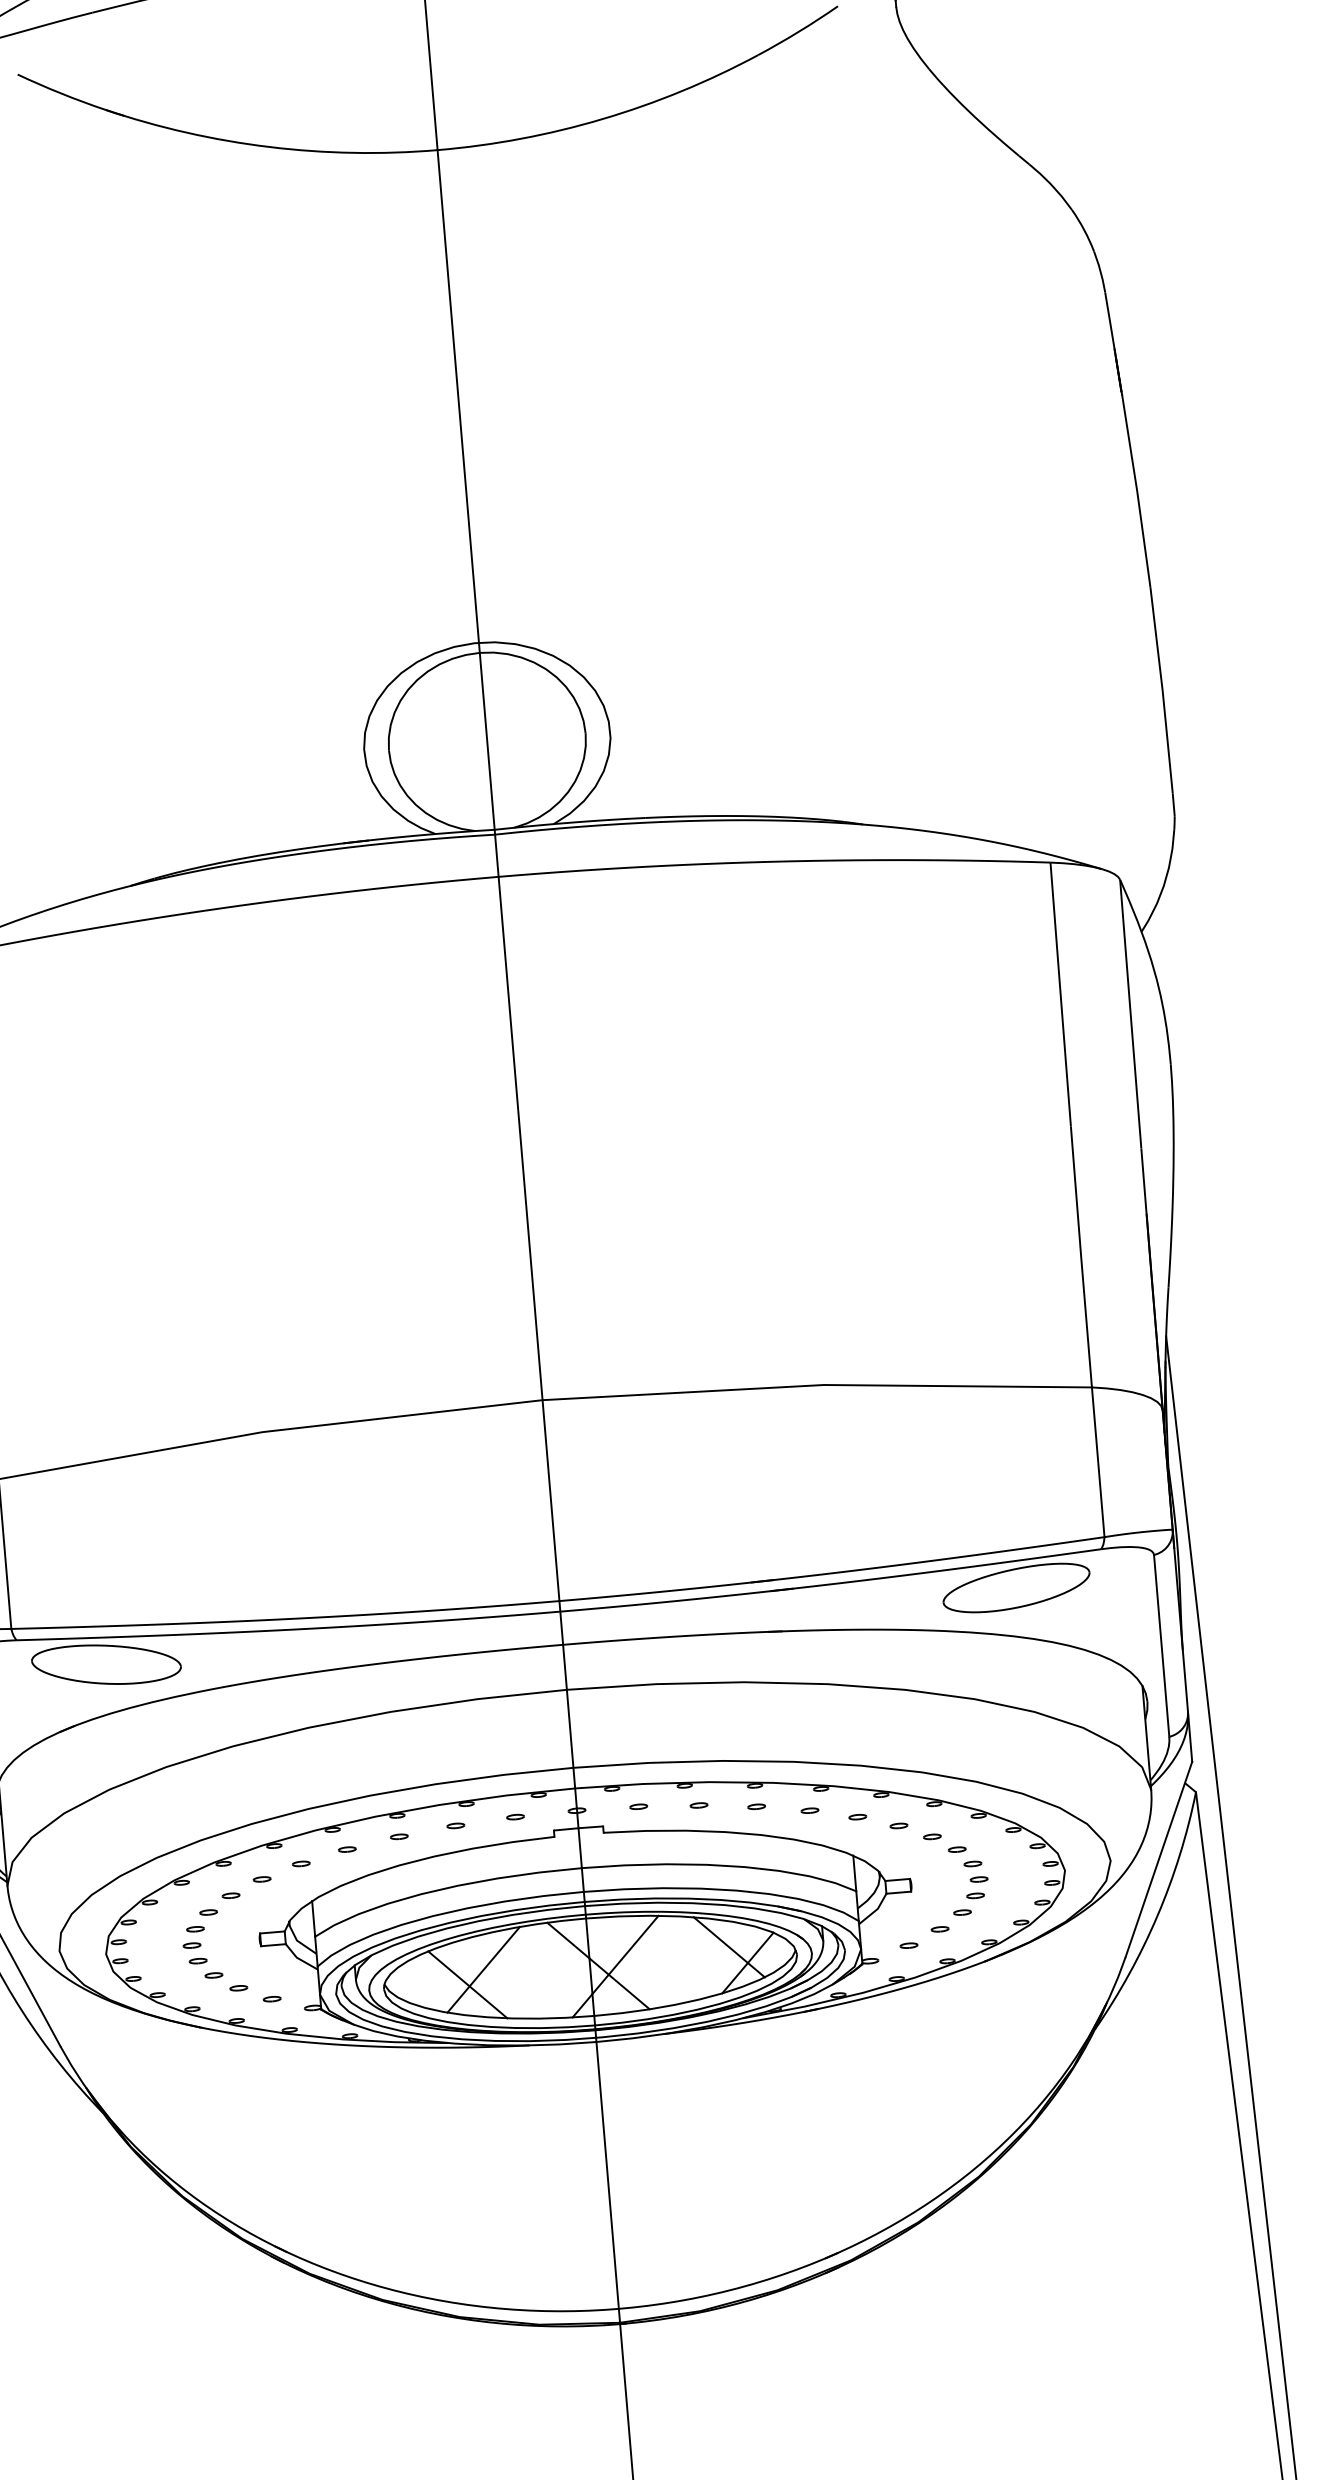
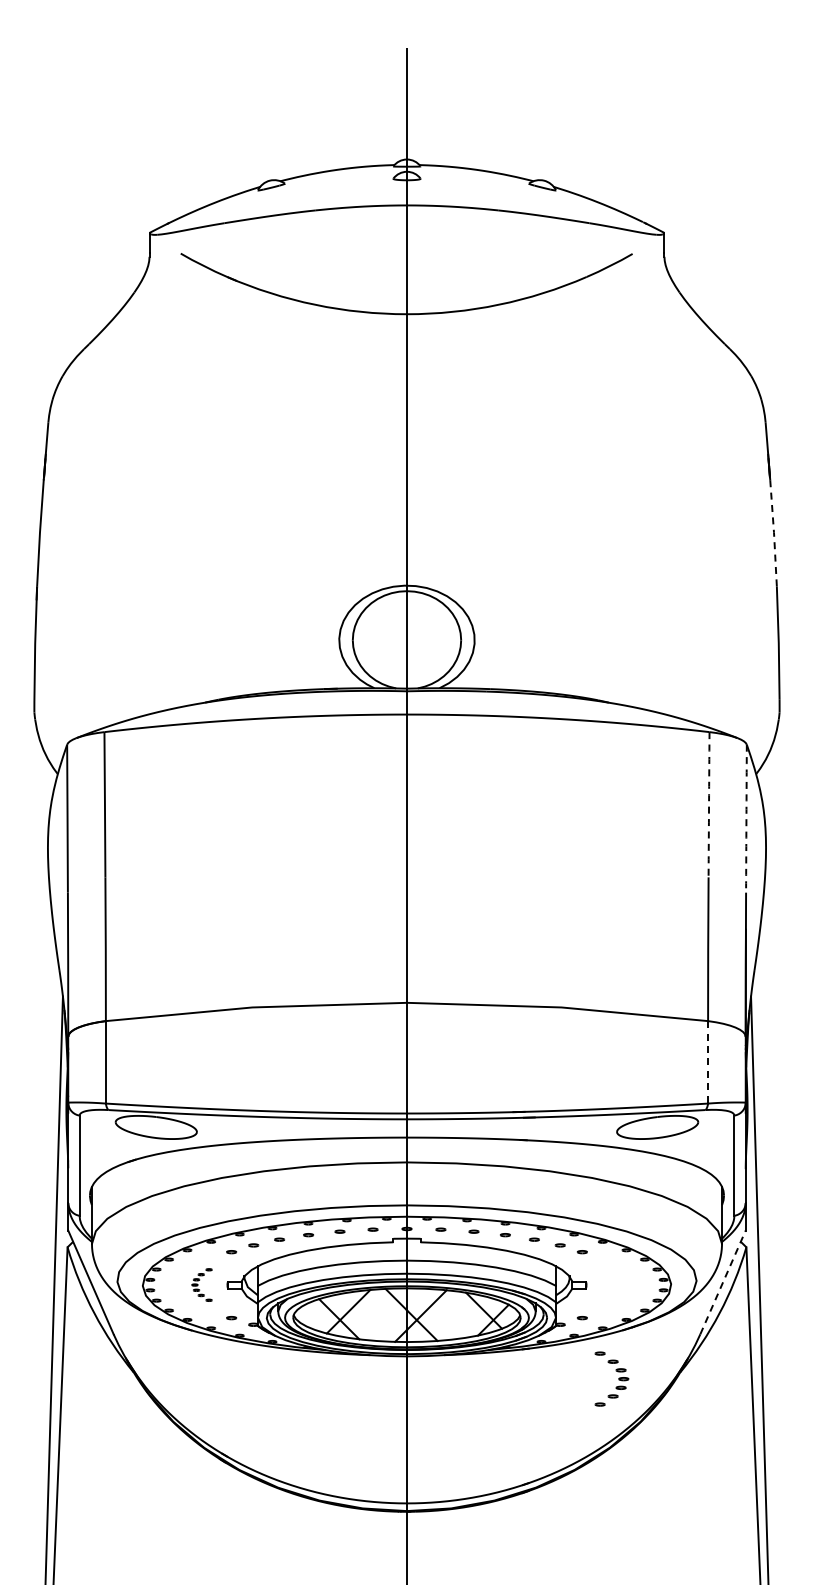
line: (1138, 490) -> (774, 532), solid -> dashed
arc: (1061, 994) -> (709, 804), solid -> dashed
arc: (1130, 1013) -> (746, 818), solid -> dashed
line: (1098, 1462) -> (708, 1062), solid -> dashed
line: (1159, 1859) -> (723, 1282), solid -> dashed
part: (969, 1879) -> (618, 1378), moved
part: (212, 1942) -> (201, 1284), size x0.6

